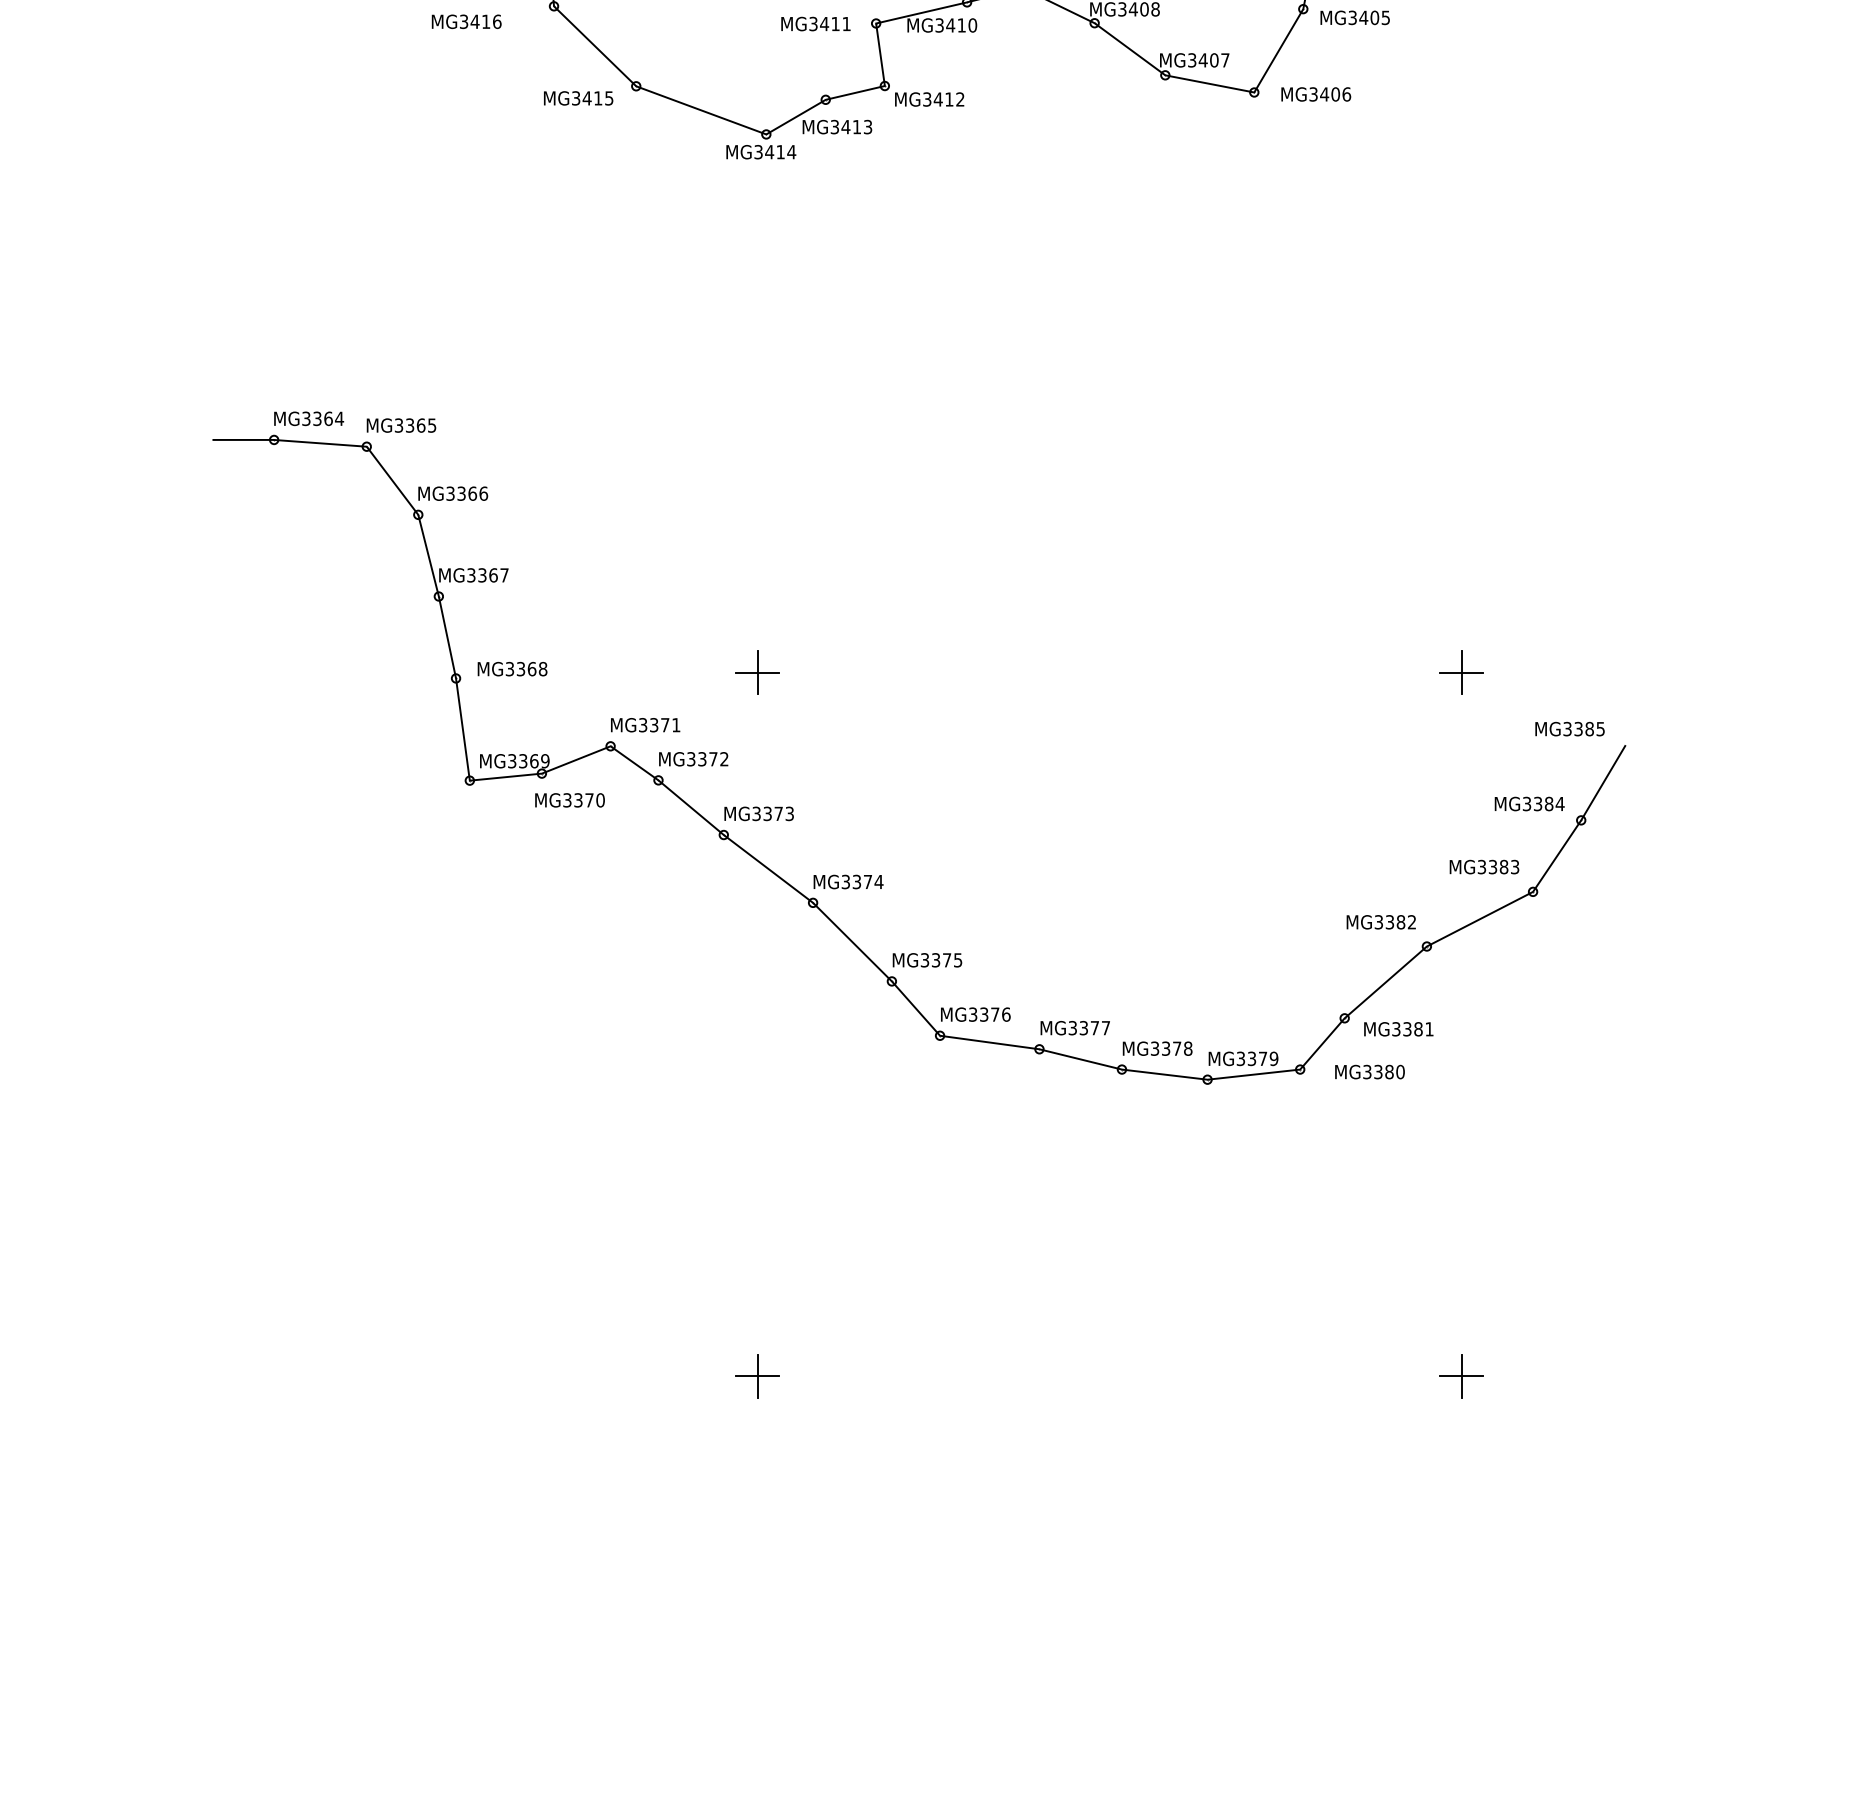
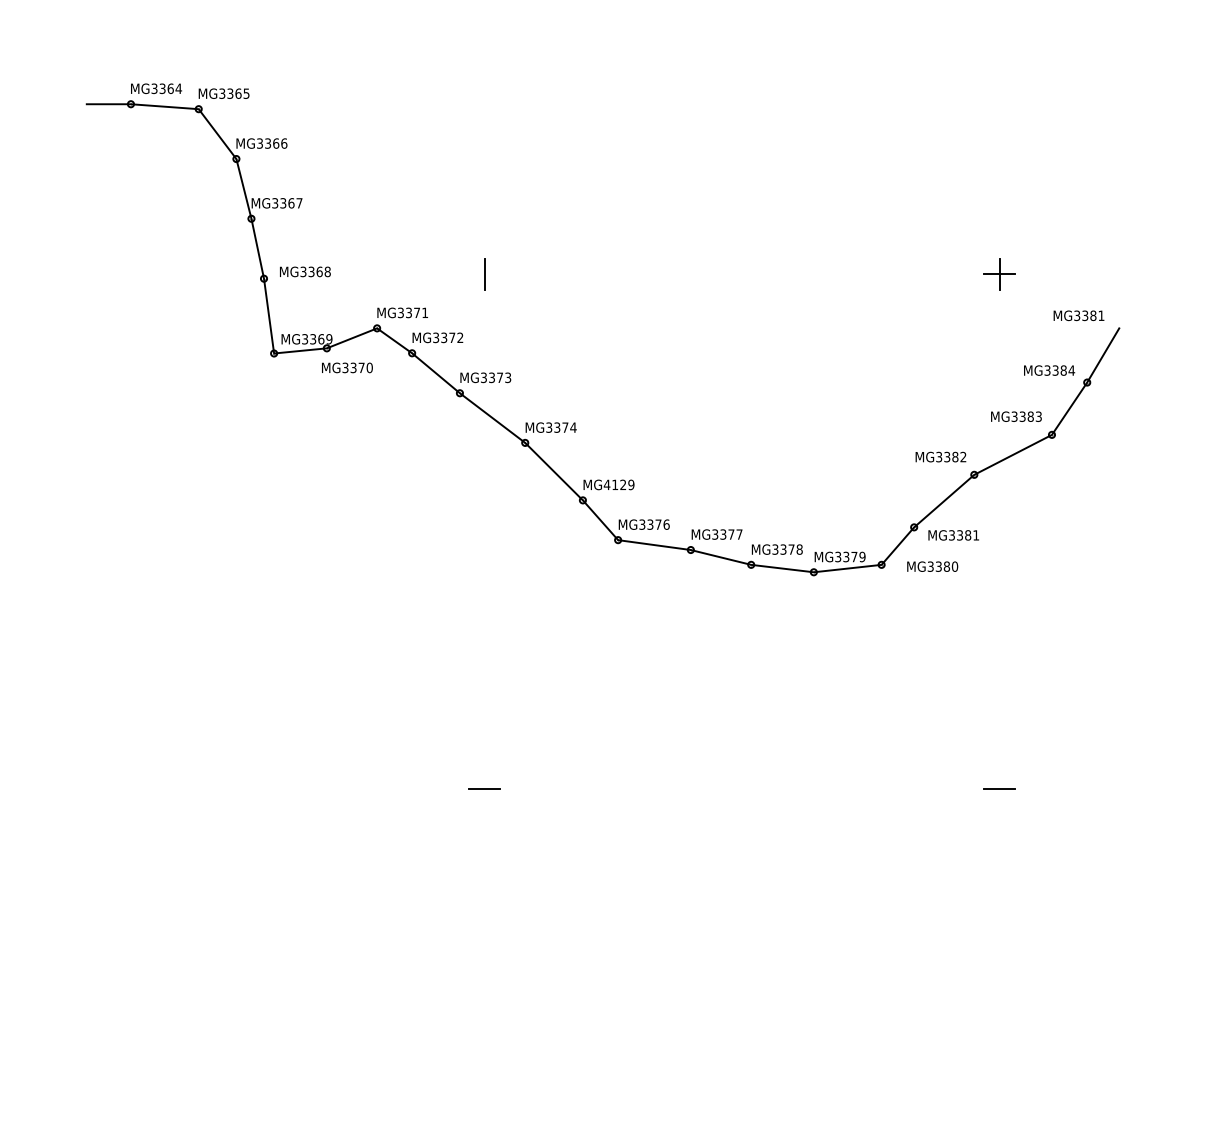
line: (757, 672) -> (484, 274), removed
text: (1600, 729) -> (1101, 316), MG3385 -> MG3381
text: (941, 960) -> (619, 485), MG3375 -> MG4129
line: (757, 1376) -> (484, 789), removed
line: (1461, 1376) -> (999, 789), removed

